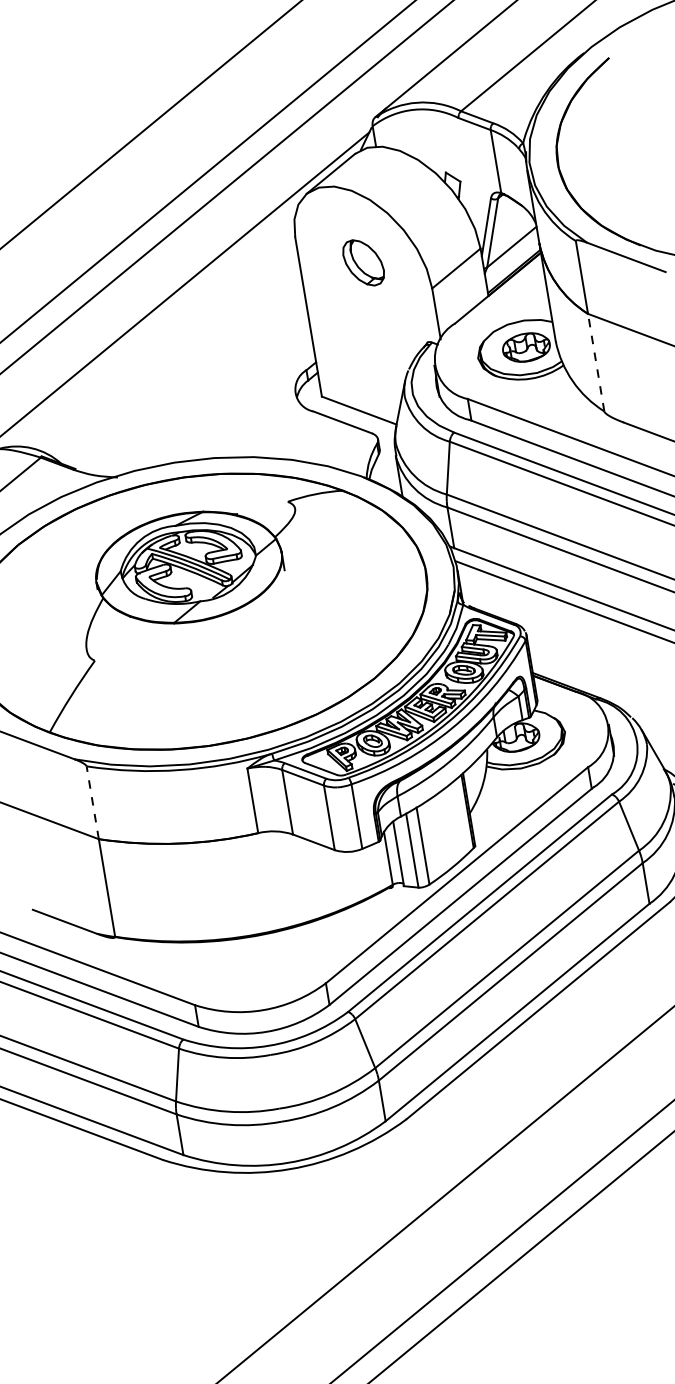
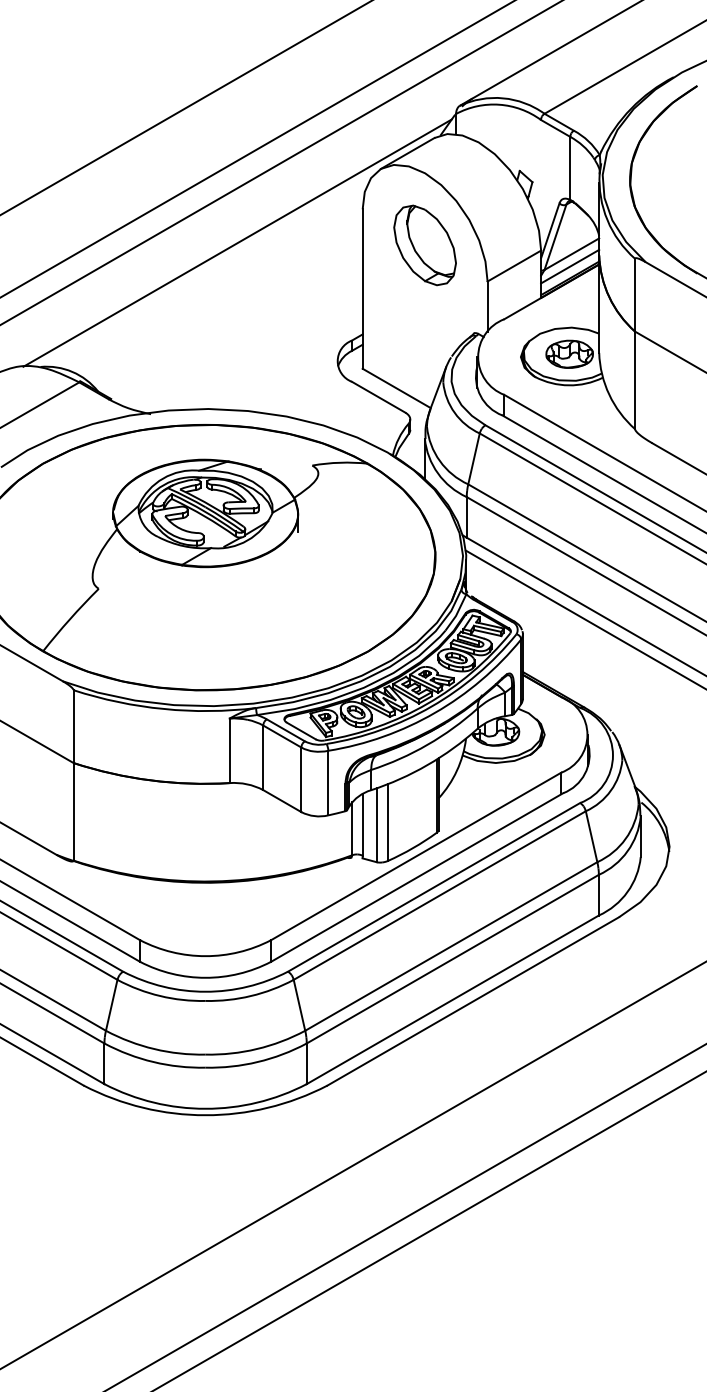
line: (512, 259) -> (570, 266), added
part: (363, 263) -> (424, 245), size x1.67
line: (596, 362) -> (635, 380), dashed -> solid
line: (92, 802) -> (73, 726), dashed -> solid

